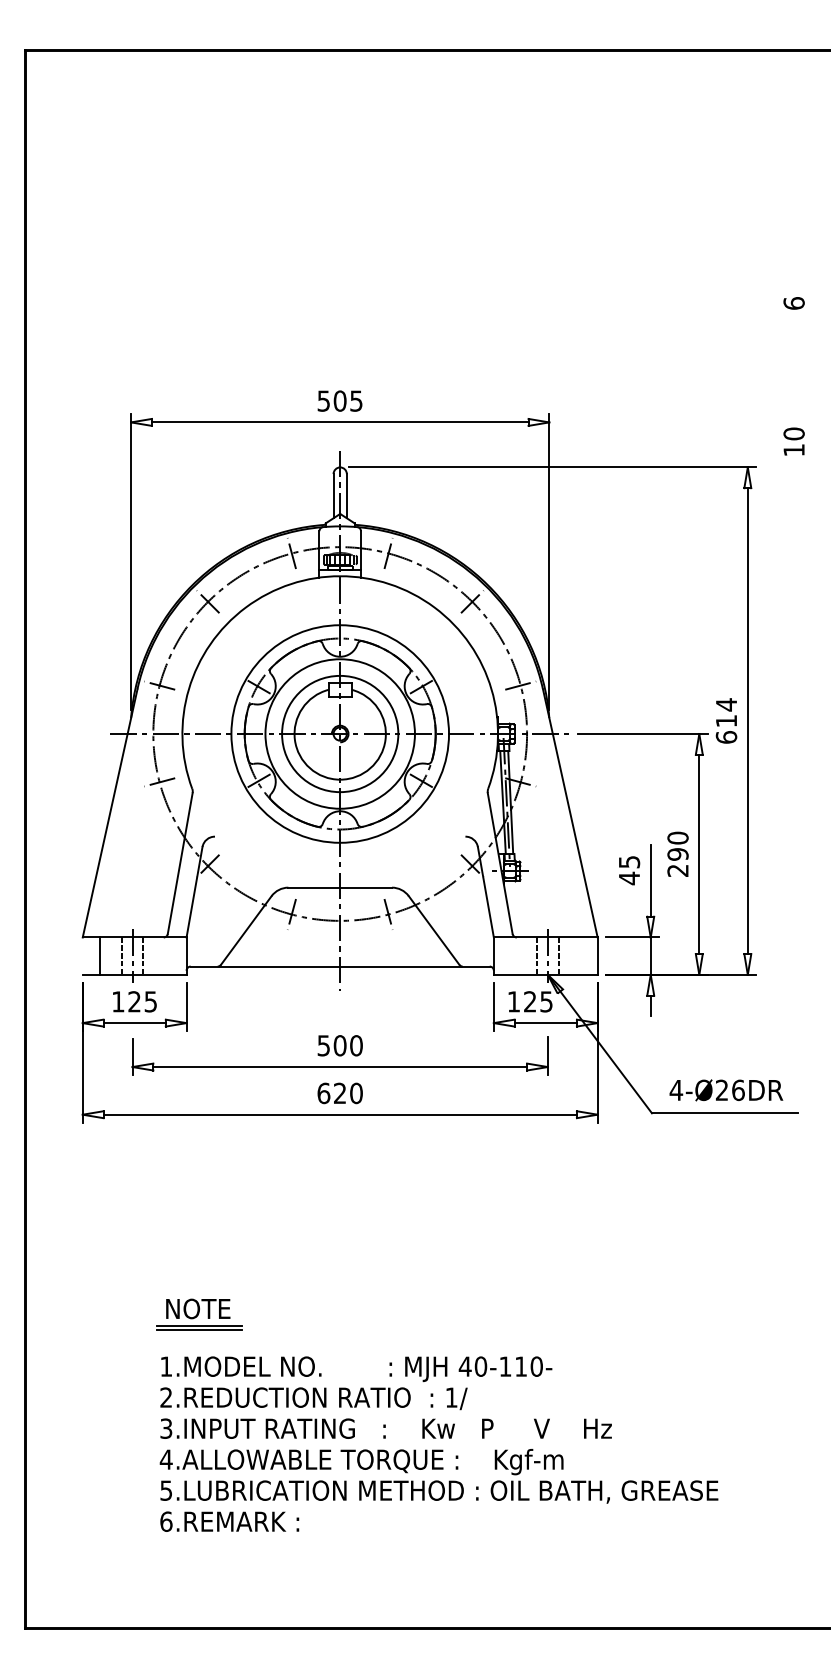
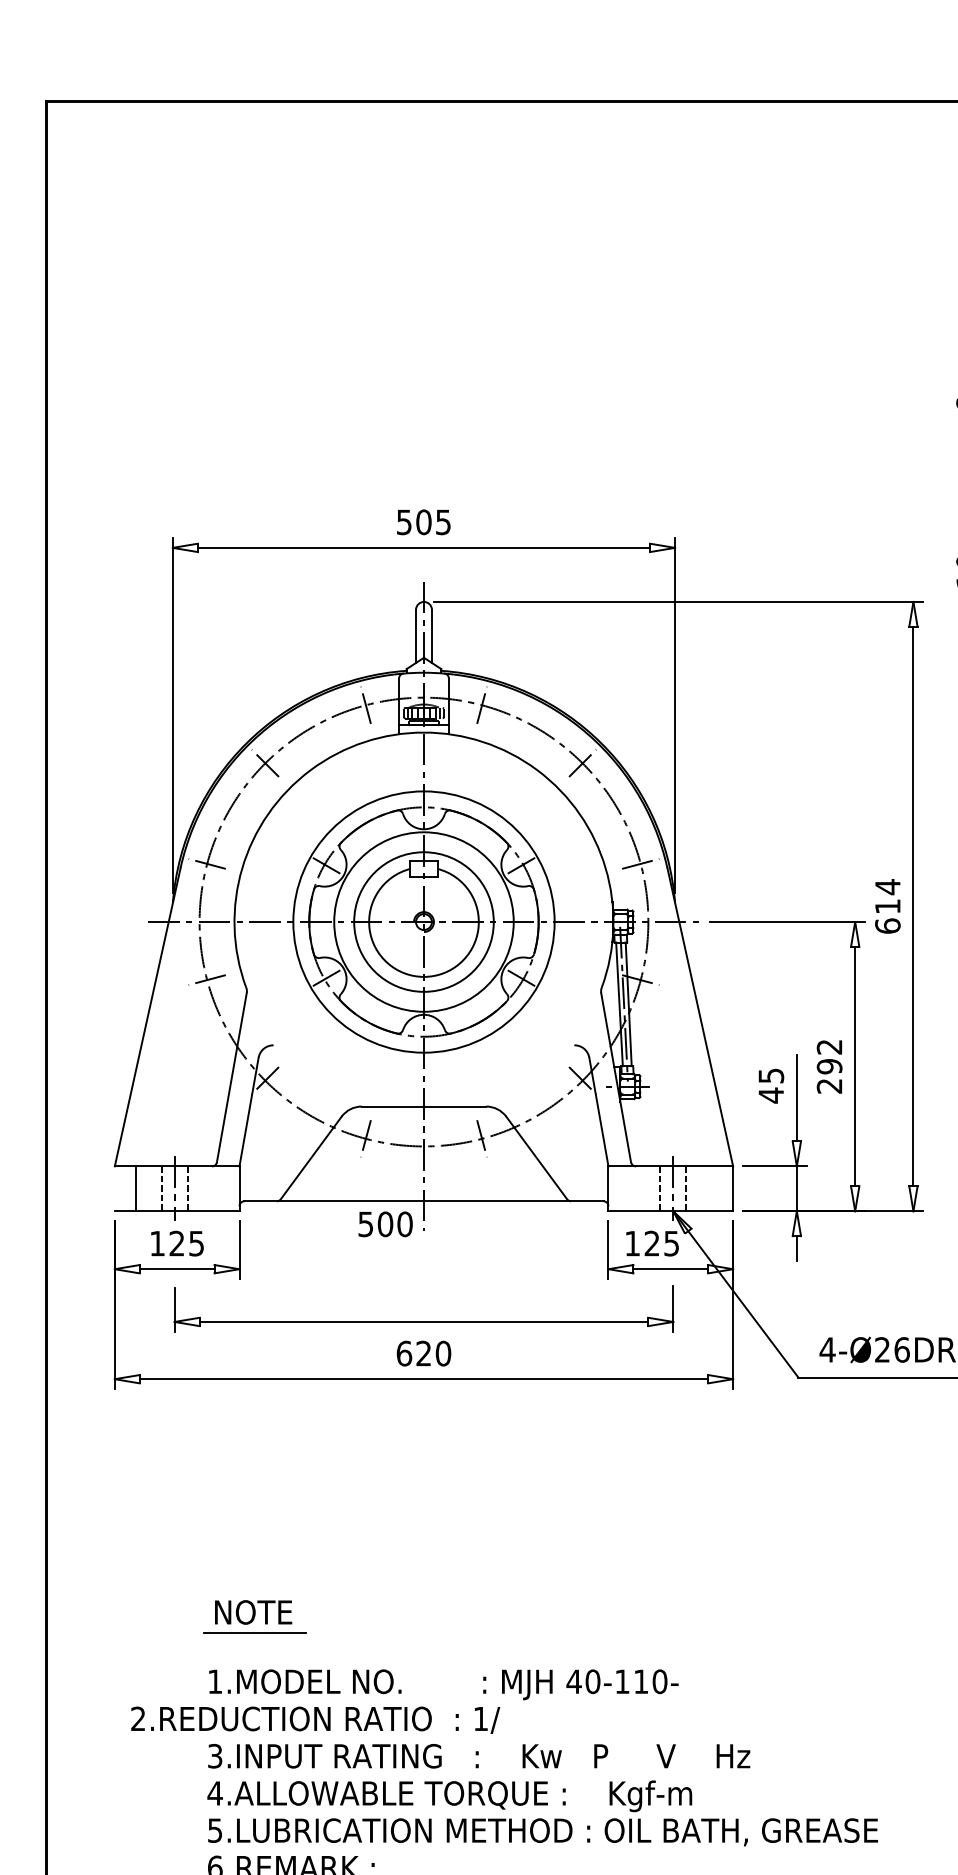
text: (677, 837) -> (828, 1046), 290 -> 292
text: (339, 1045) -> (384, 1224), moved
line: (198, 1329) -> (253, 1637), removed
text: (313, 1398) -> (315, 1719), moved

